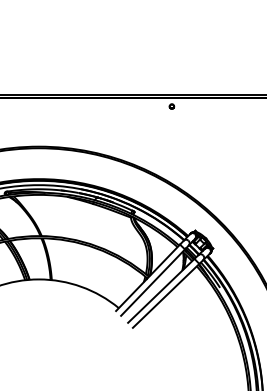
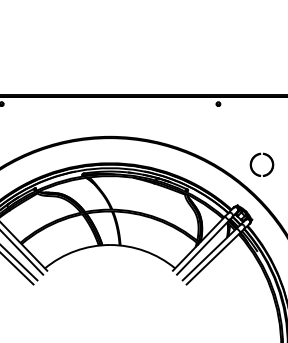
part: (224, 180) -> (261, 164), added

